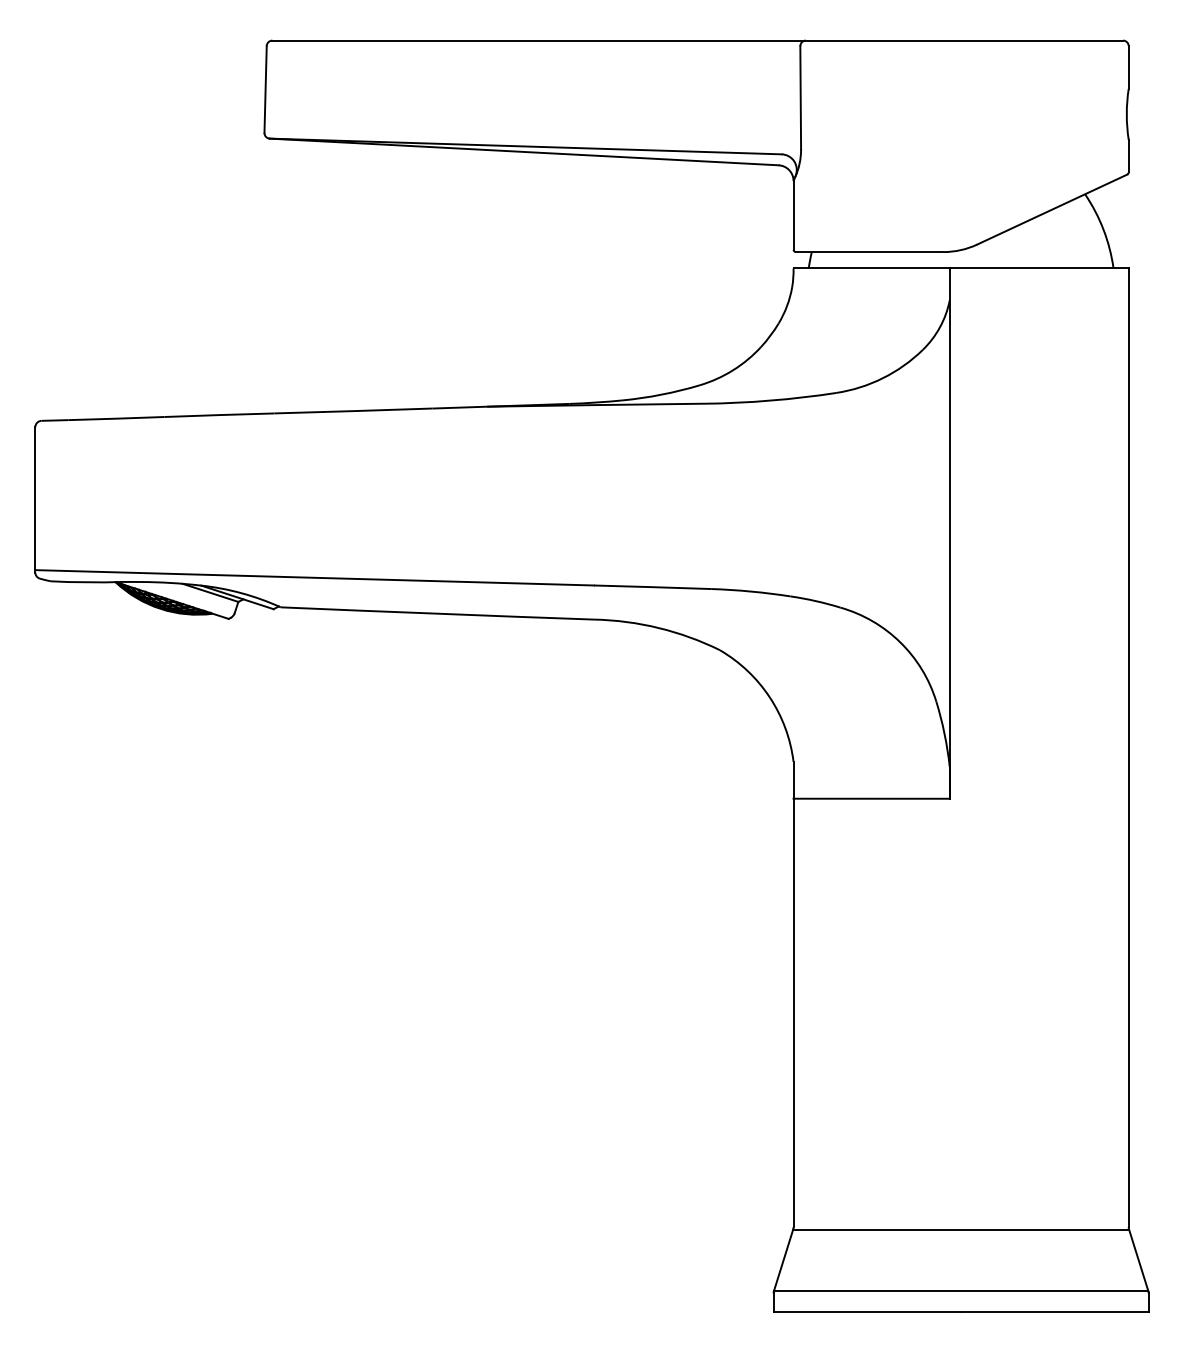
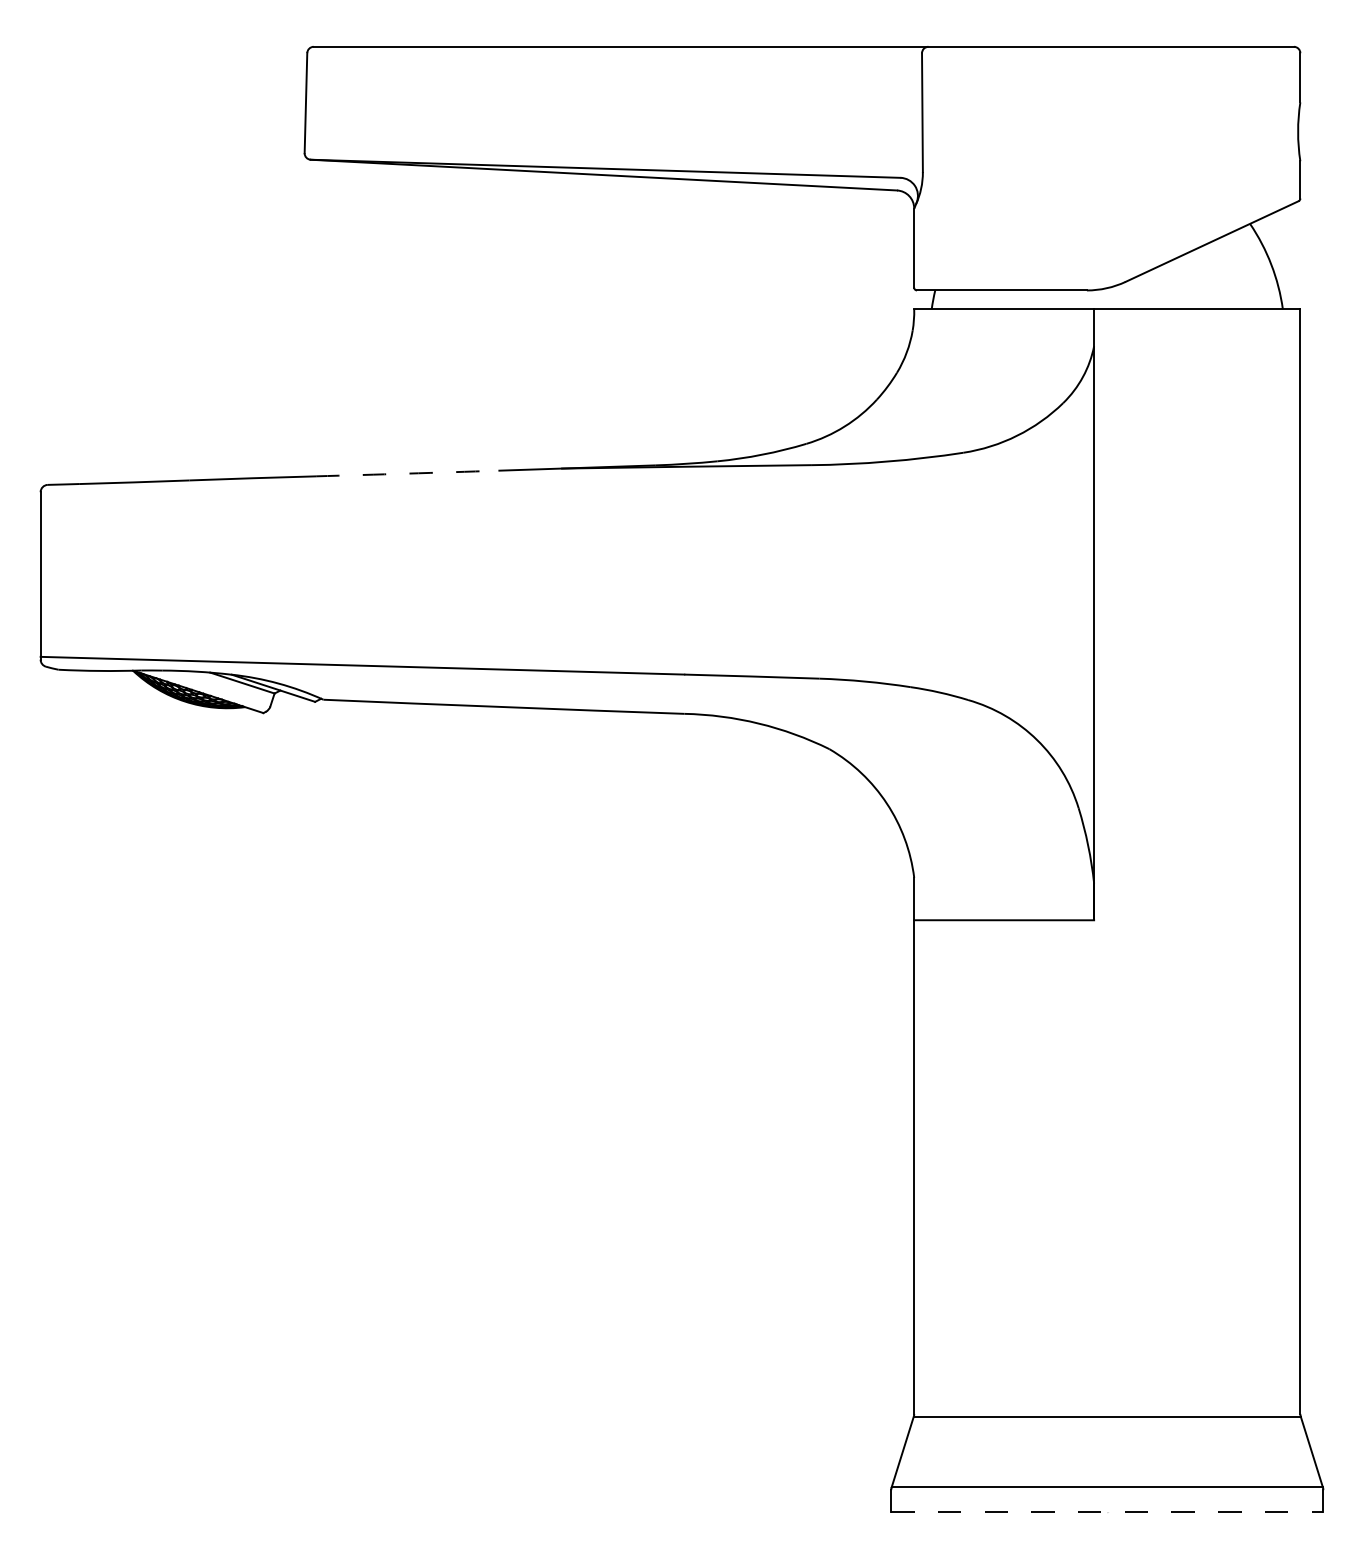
arc: (353, 411) -> (407, 474), solid -> dashed
line: (961, 1312) -> (1107, 1512), solid -> dashed

